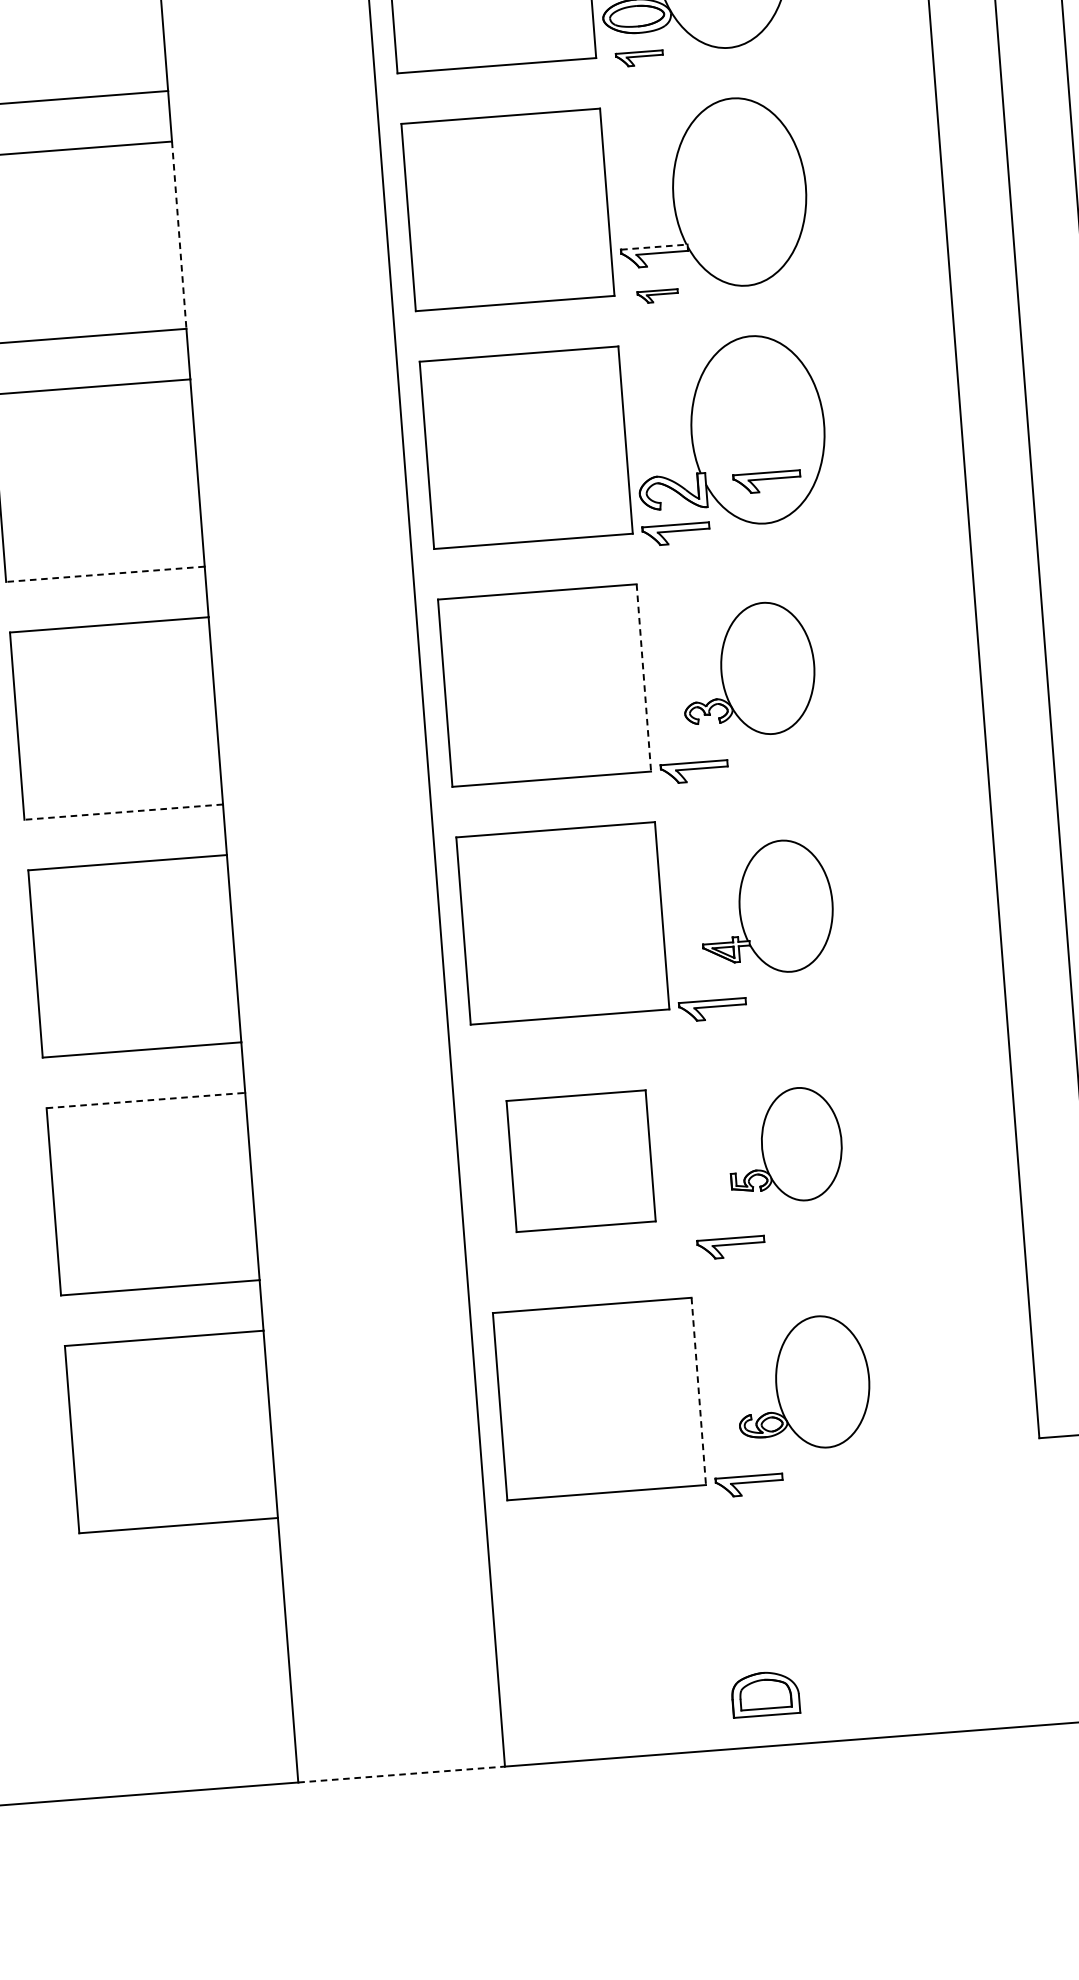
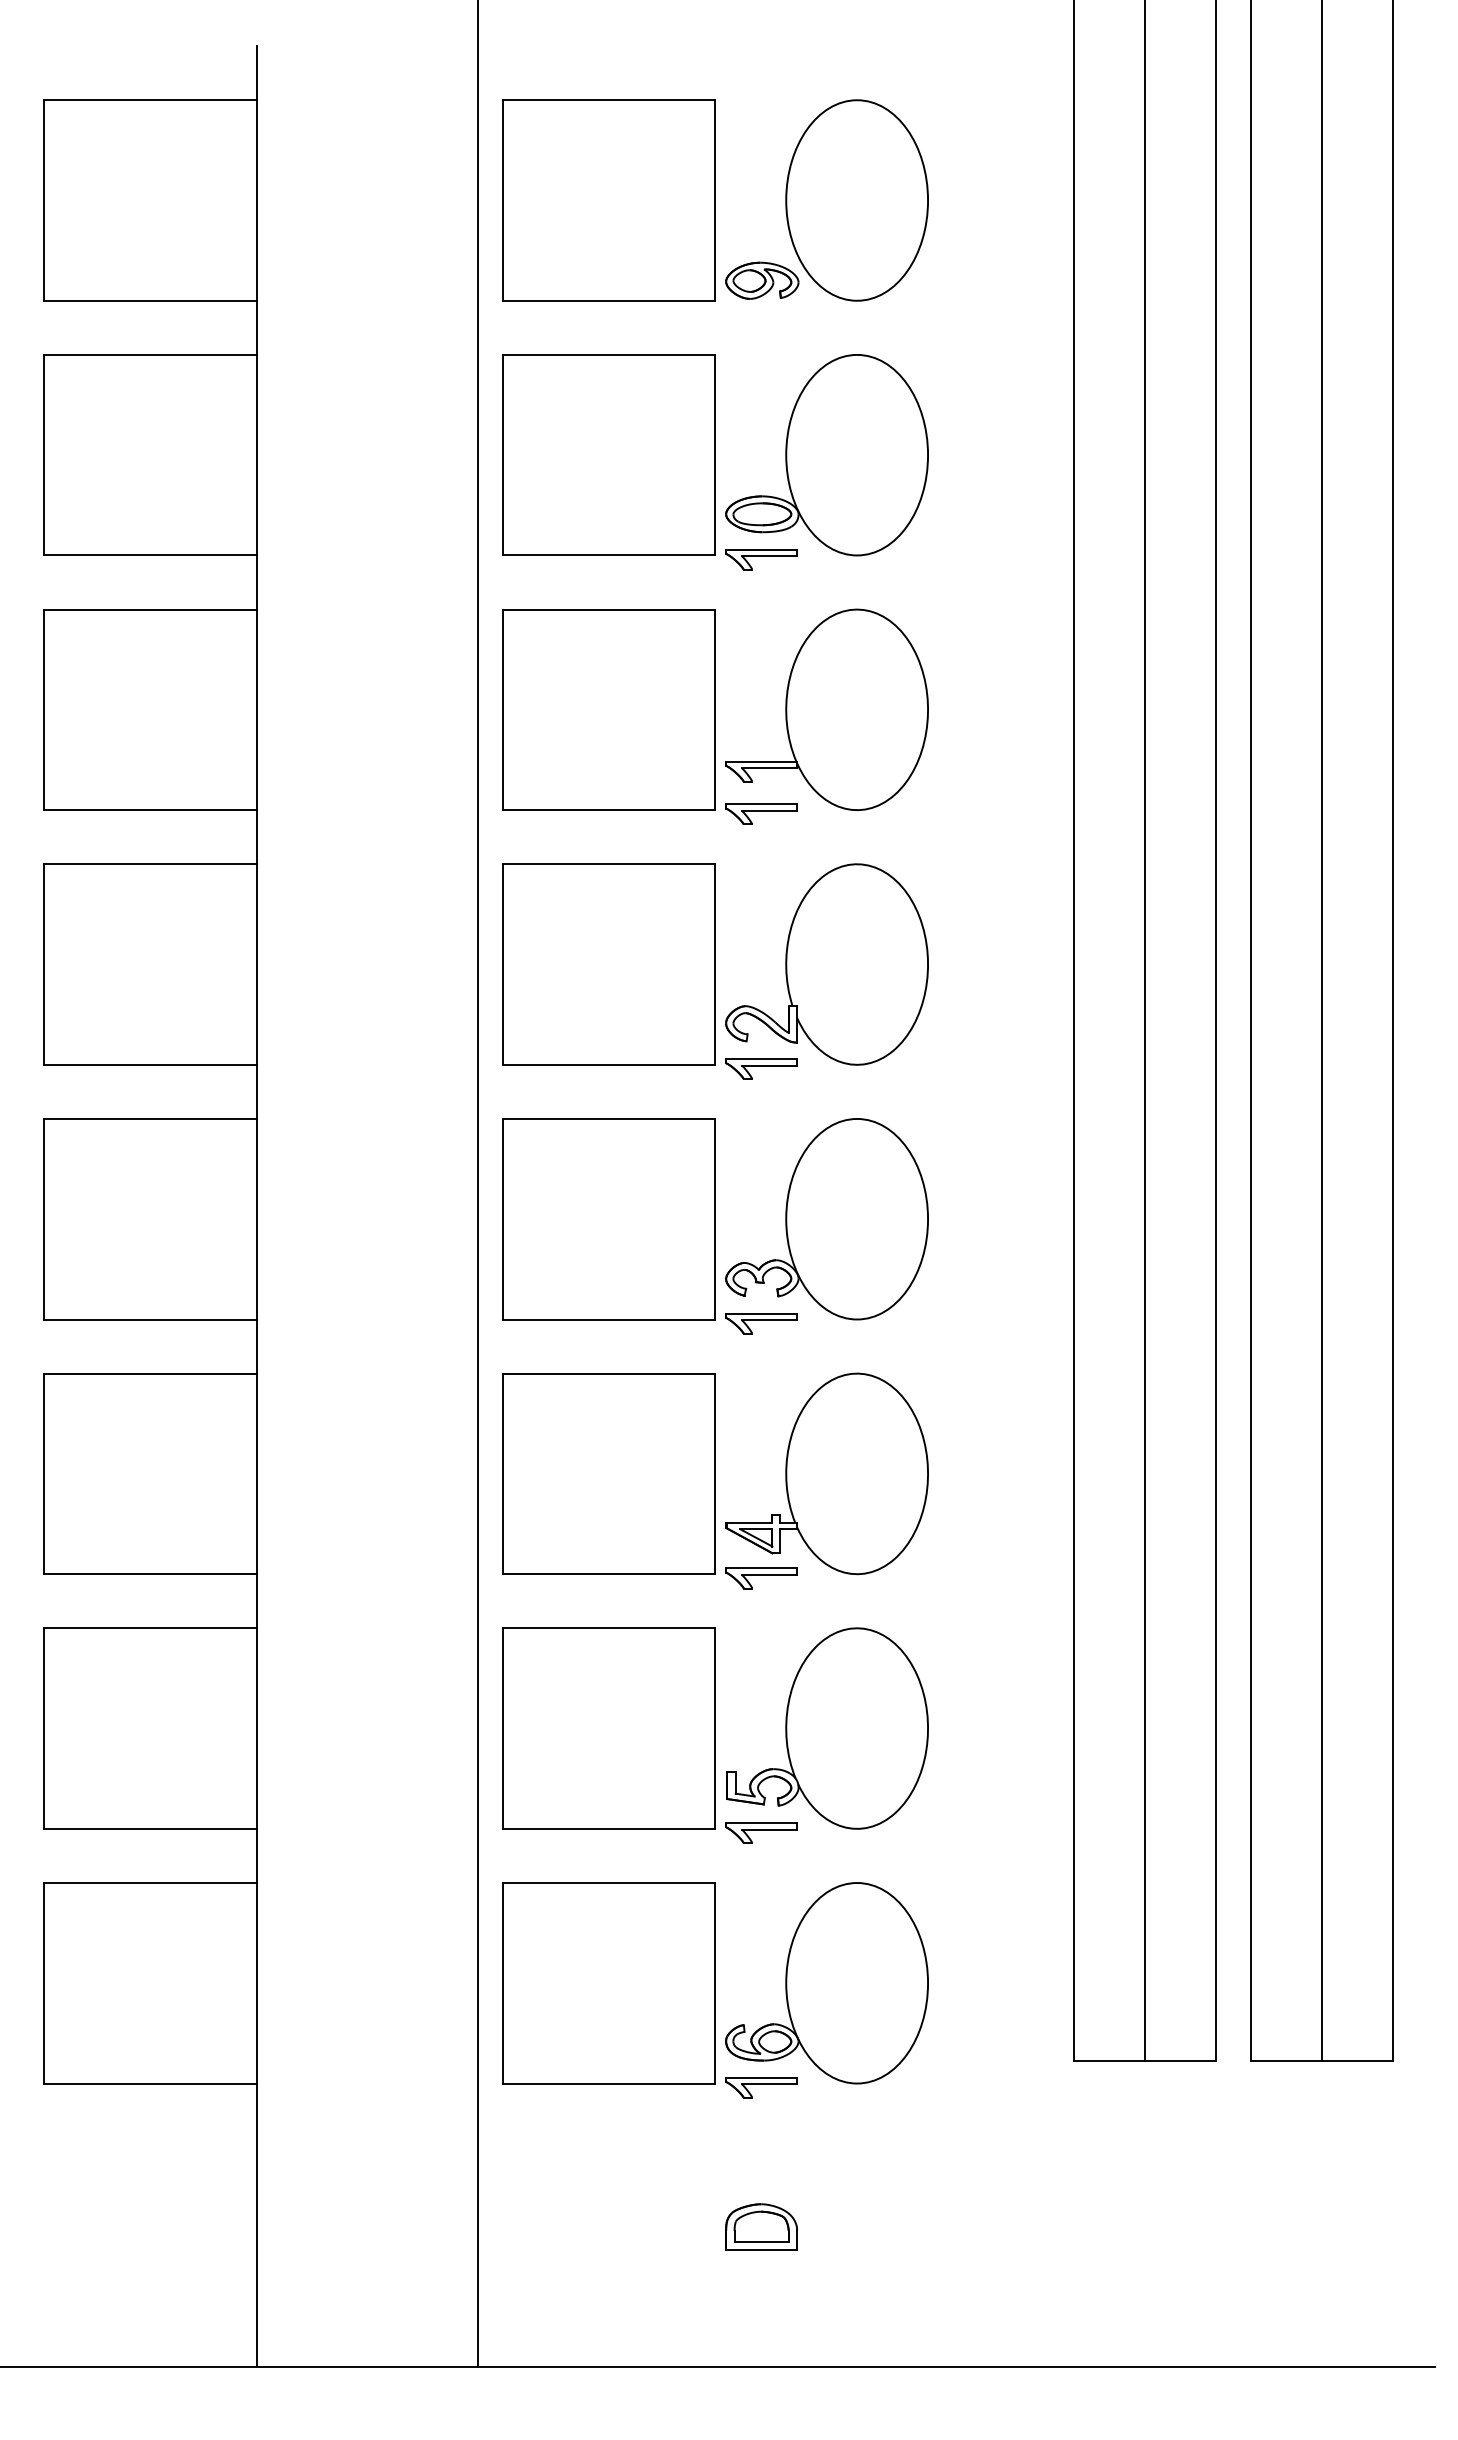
part: (639, 58) -> (761, 559), size x1.43
line: (178, 235) -> (256, 710), dashed -> solid
line: (654, 247) -> (761, 761), dashed -> solid
part: (657, 295) -> (761, 813), size x1.67
part: (767, 481) -> (862, 1020), removed
line: (105, 574) -> (150, 1064), dashed -> solid
part: (747, 670) -> (826, 1219), size x1.43
line: (644, 678) -> (715, 1219), dashed -> solid
line: (123, 812) -> (150, 1319), dashed -> solid
part: (765, 907) -> (826, 1473), size x1.43
line: (146, 1100) -> (151, 1628), dashed -> solid
part: (785, 1145) -> (827, 1728), size x1.67
part: (580, 1161) -> (608, 1728), size x1.43
part: (802, 1383) -> (826, 1983), size x1.43
line: (698, 1391) -> (715, 1983), dashed -> solid
part: (765, 1693) -> (761, 2226), moved
line: (401, 1774) -> (367, 2366), dashed -> solid

